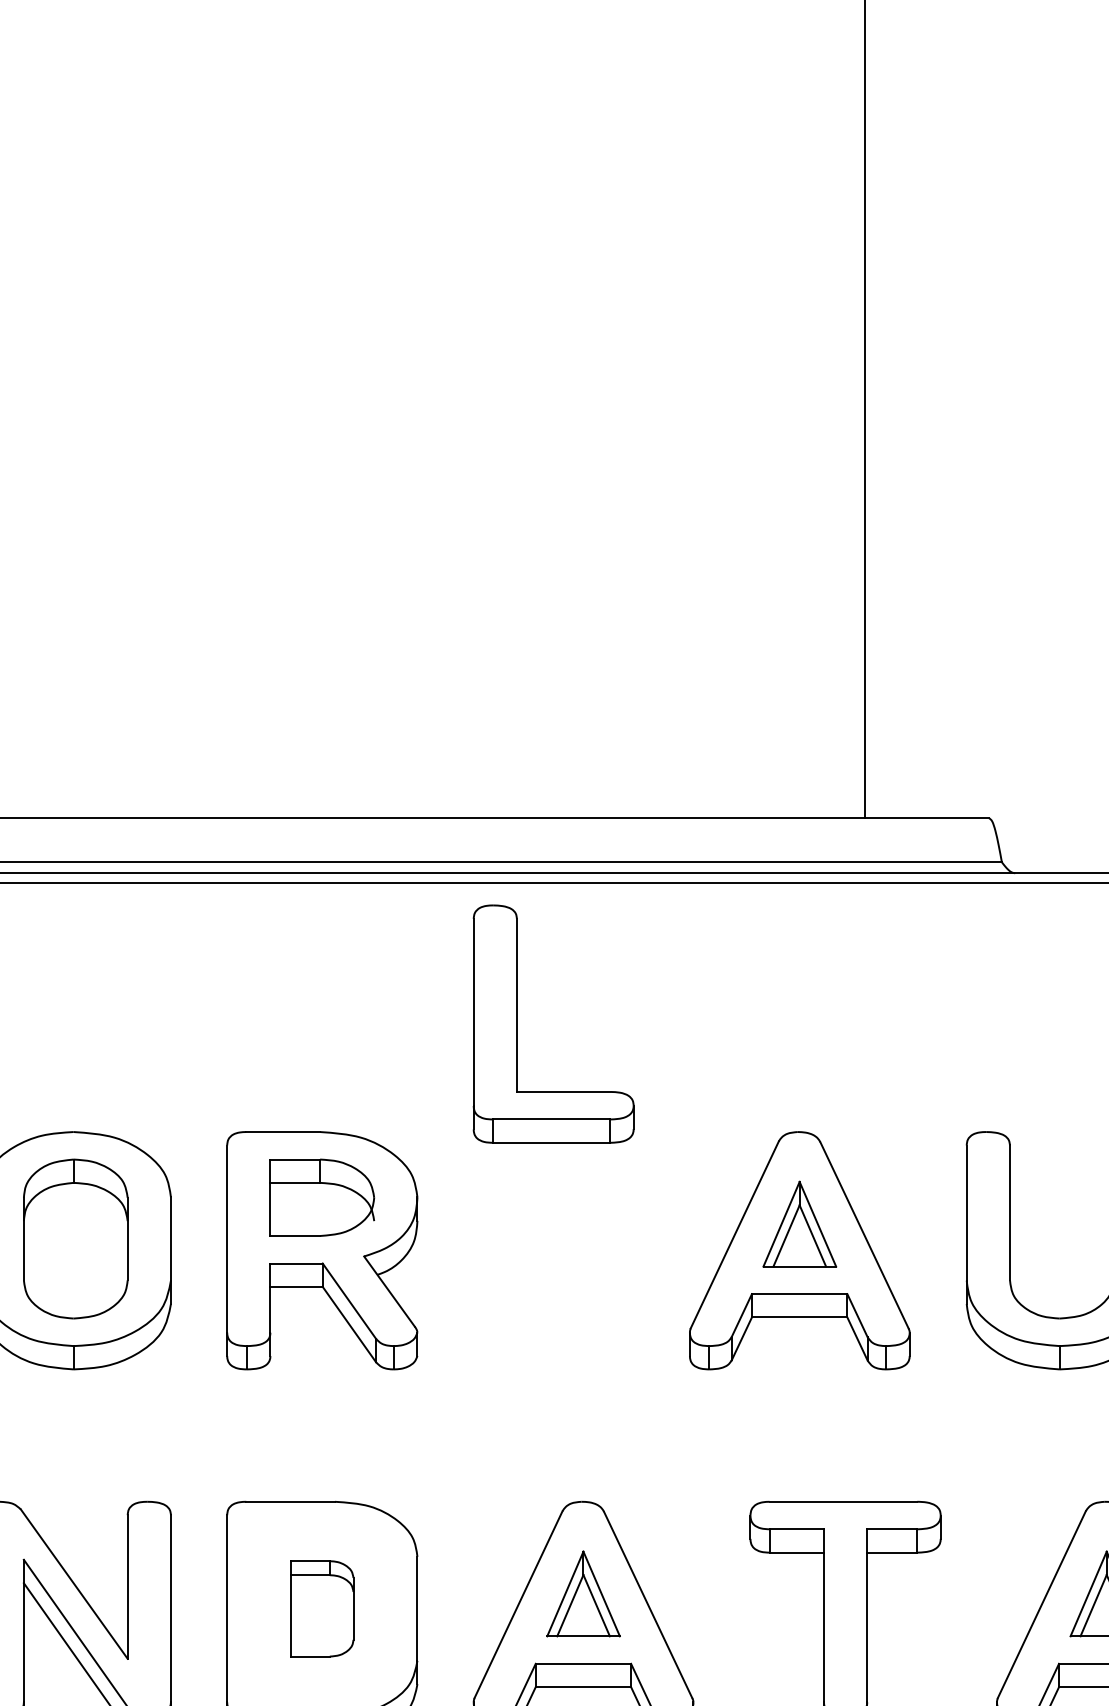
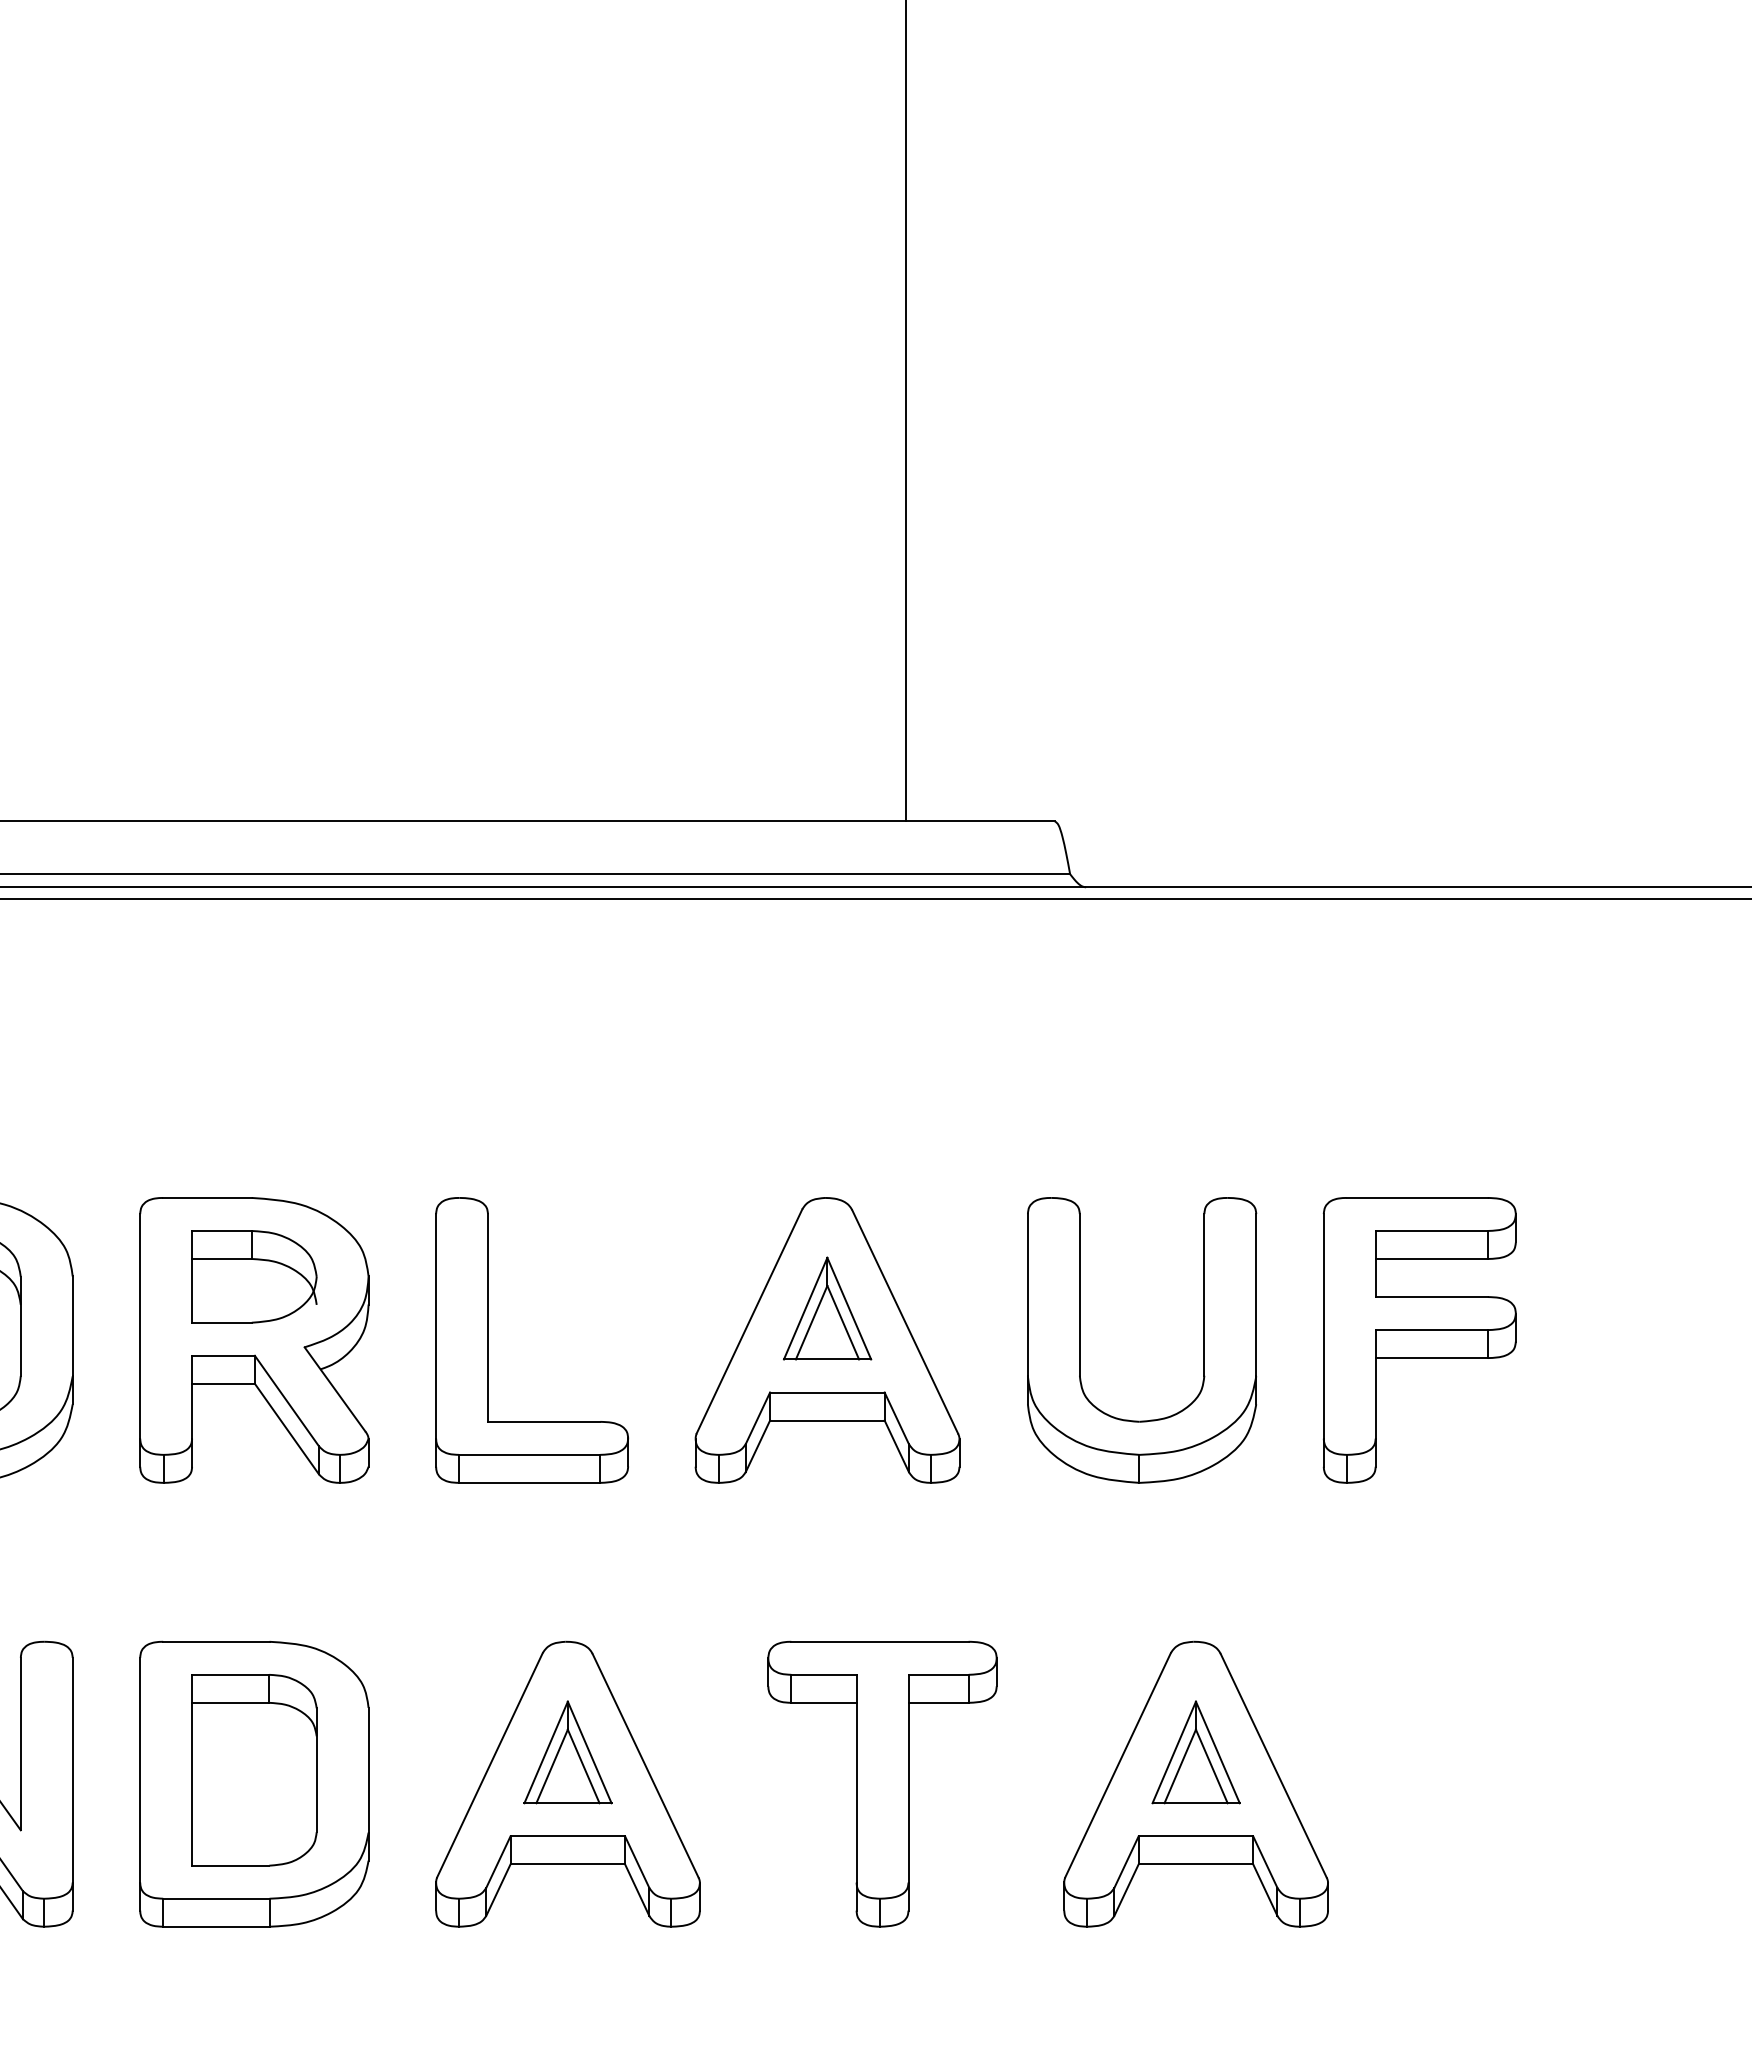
part: (517, 1024) -> (488, 1340), moved
part: (322, 1609) -> (254, 1770), size x1.67

